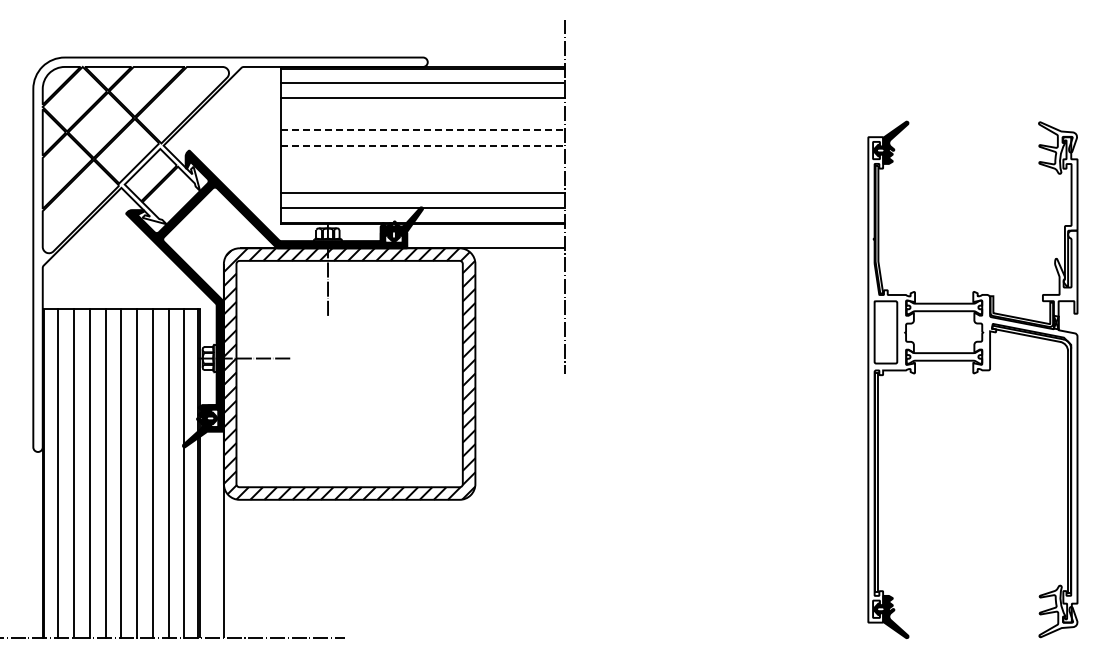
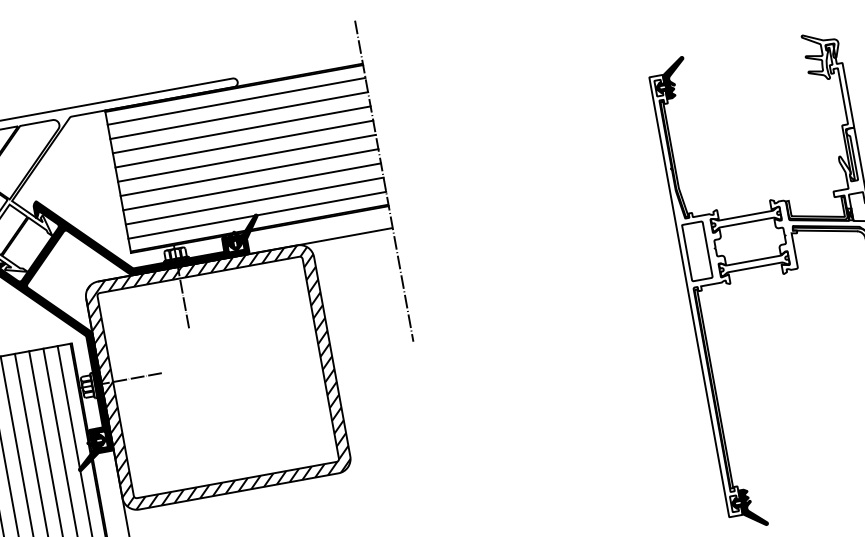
line: (422, 114) -> (241, 130), added
line: (423, 129) -> (244, 143), dashed -> solid
line: (423, 145) -> (247, 158), dashed -> solid
line: (422, 161) -> (249, 172), added
line: (422, 177) -> (251, 187), added

